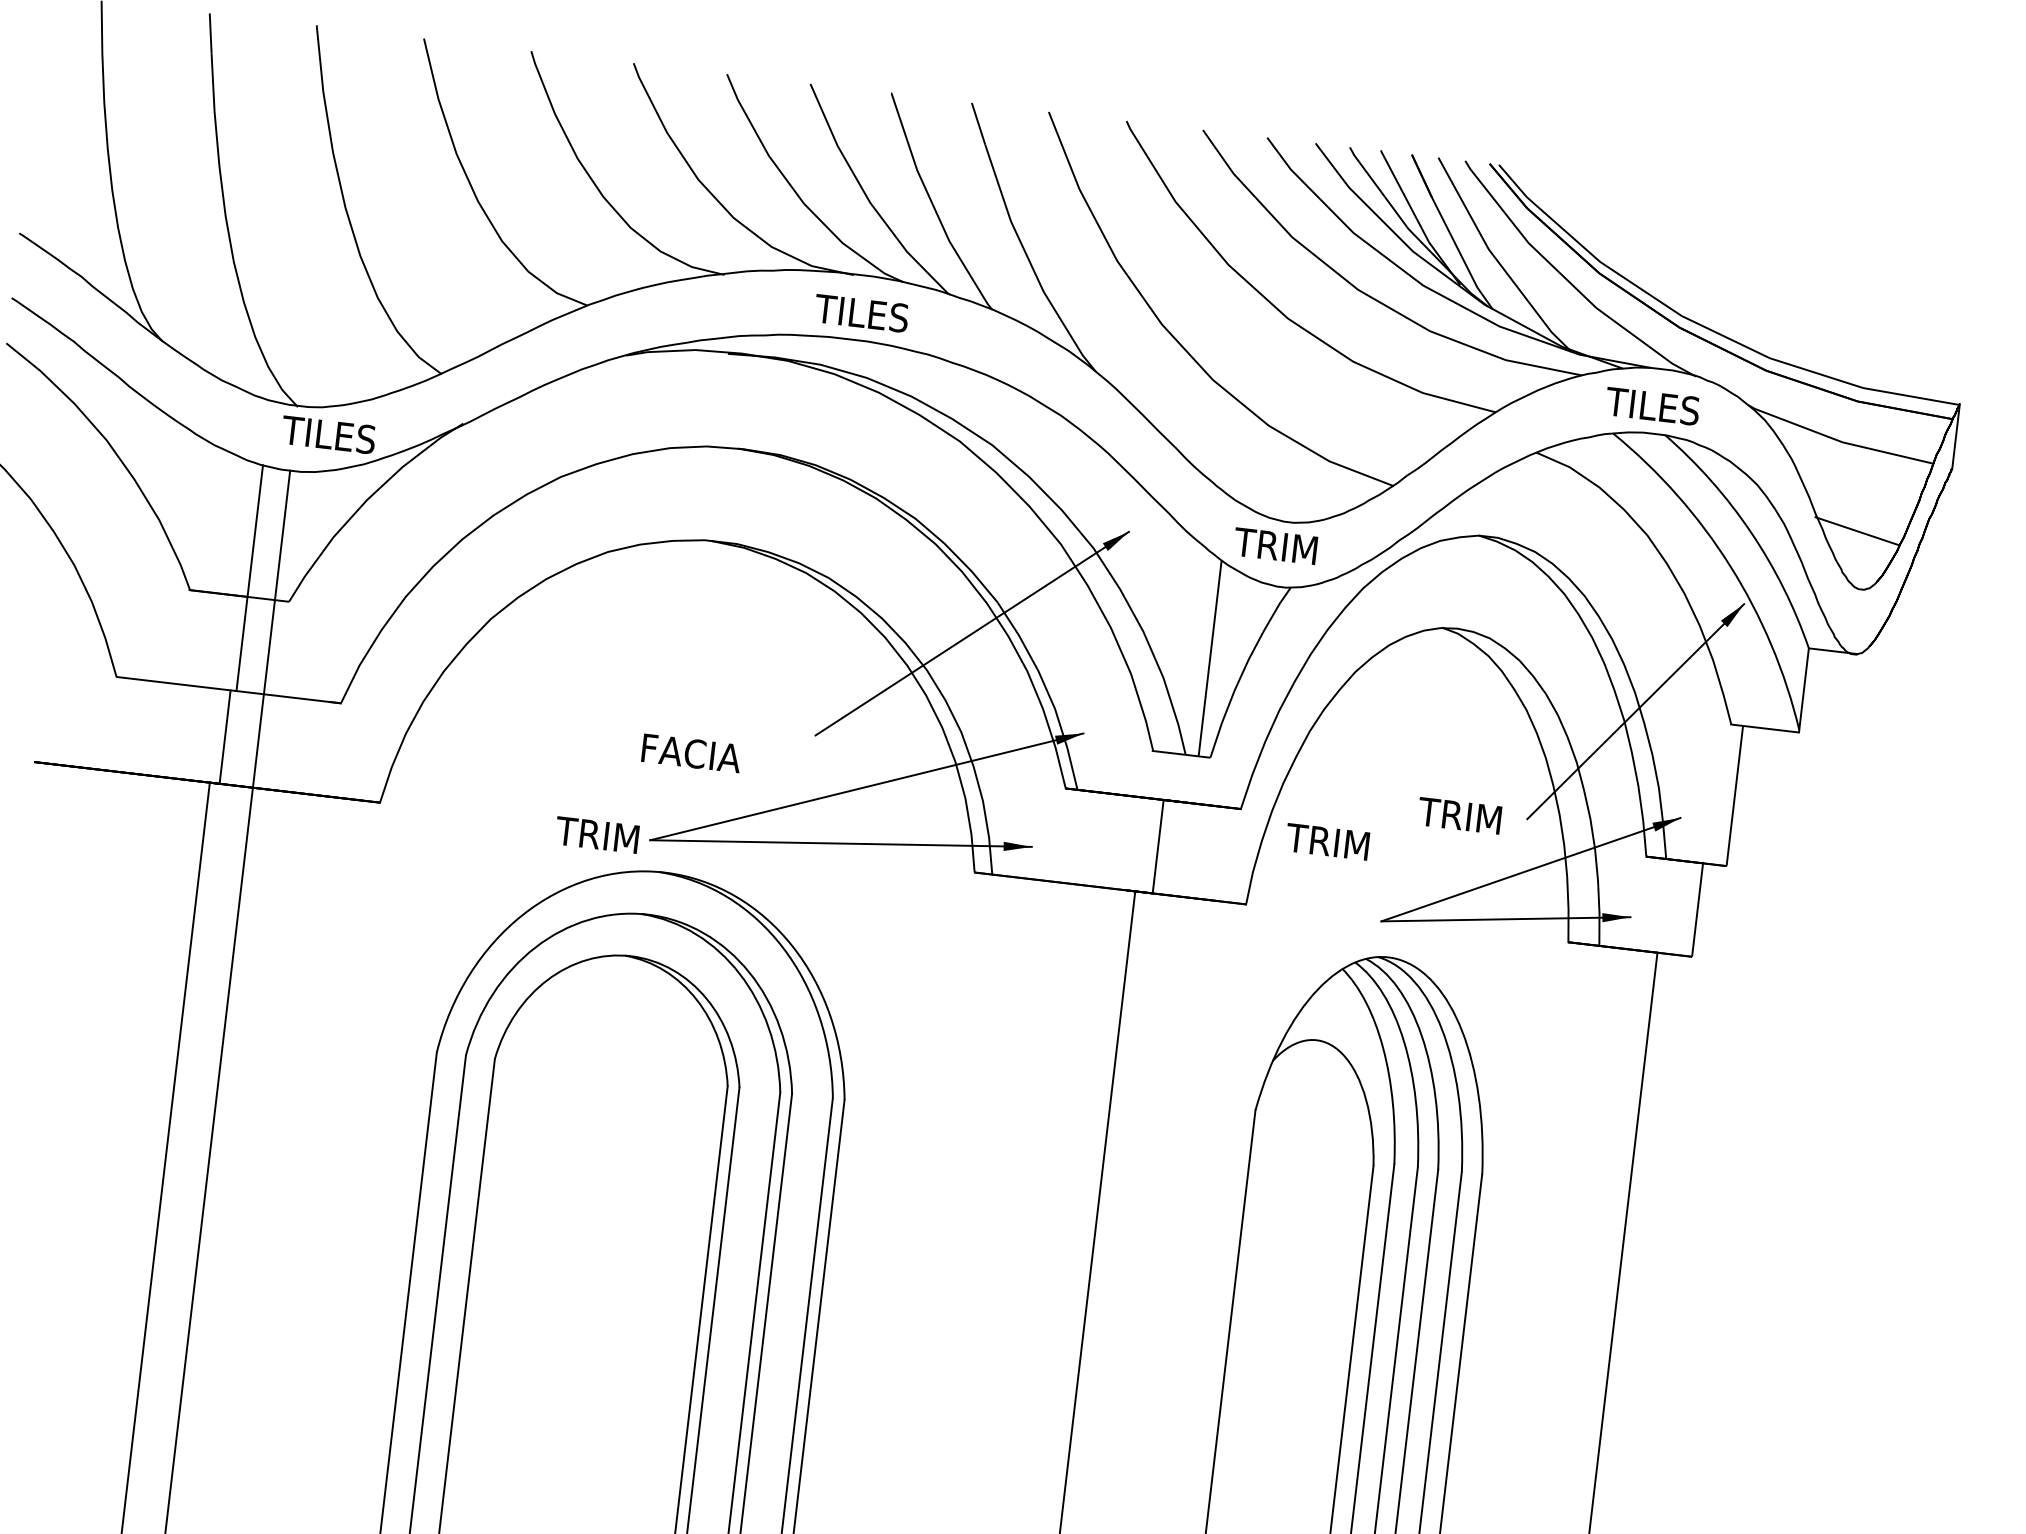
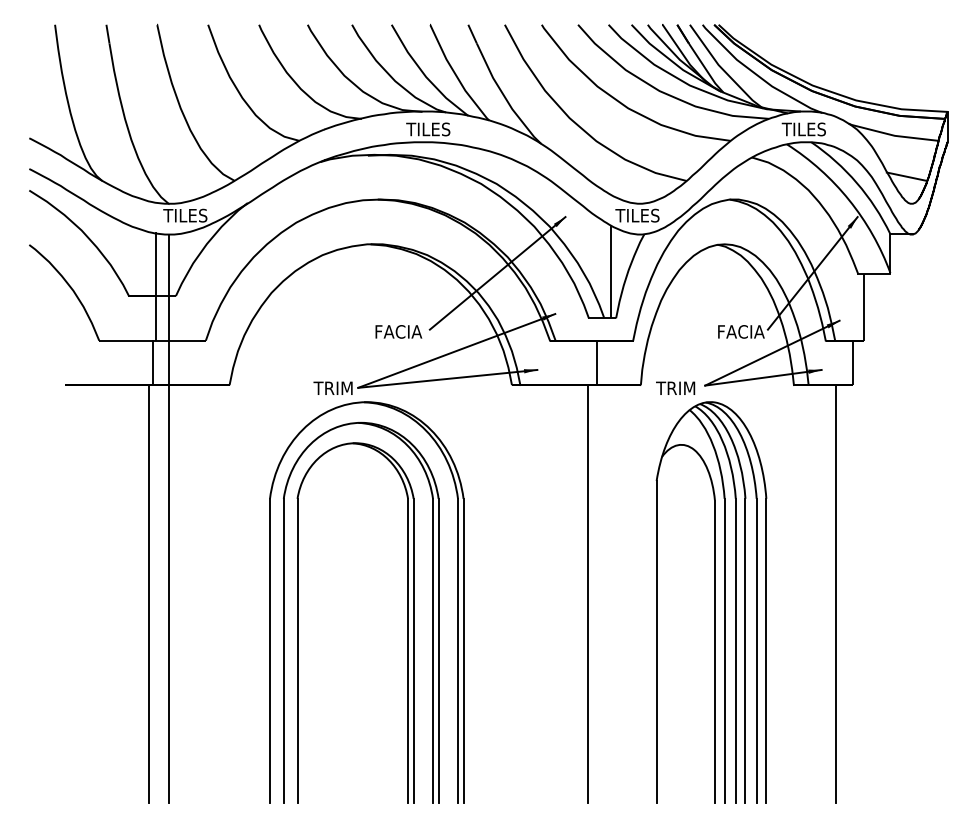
text: (1293, 547) -> (643, 215), TRIM -> TILES
text: (690, 752) -> (398, 331), moved
text: (1469, 816) -> (740, 331), TRIM -> FACIA
text: (1327, 840) -> (675, 387), moved

